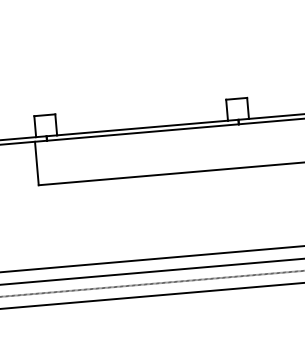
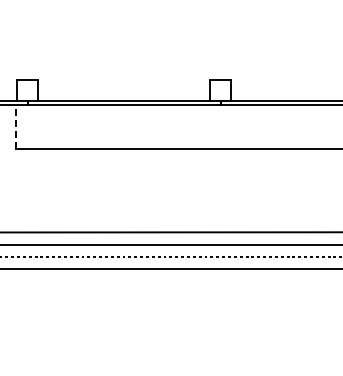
line: (36, 164) -> (15, 127), solid -> dashed

